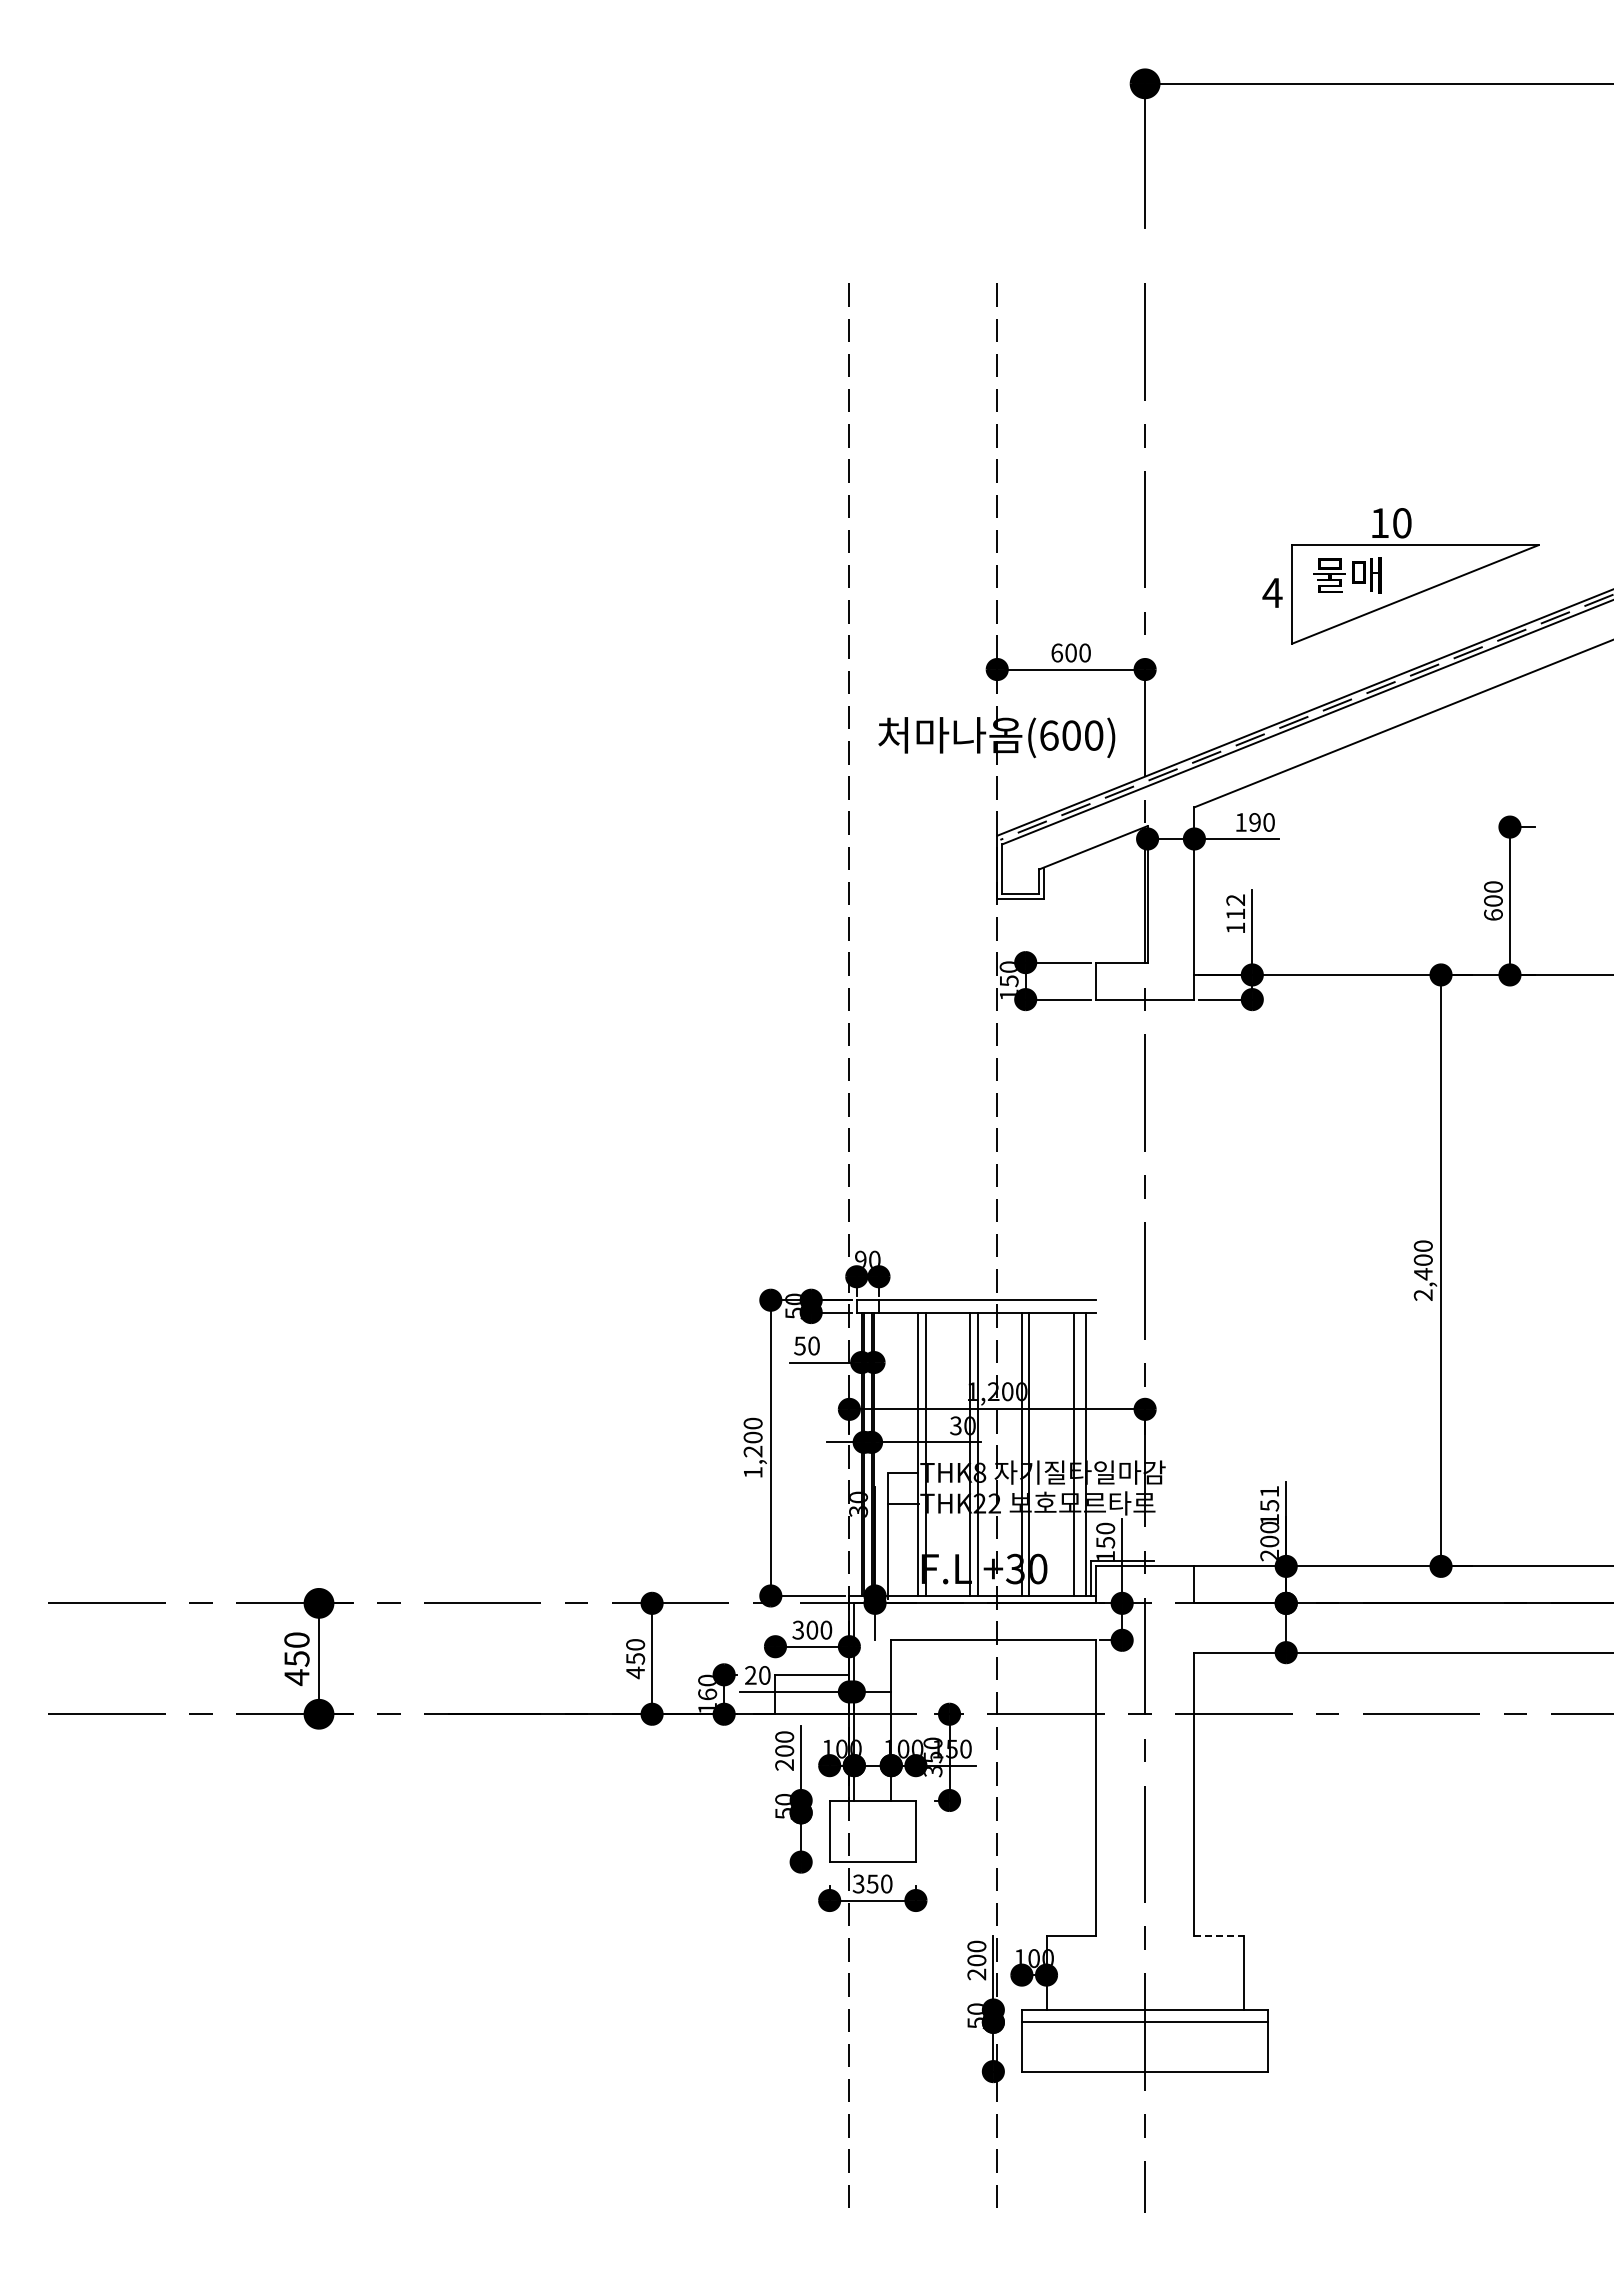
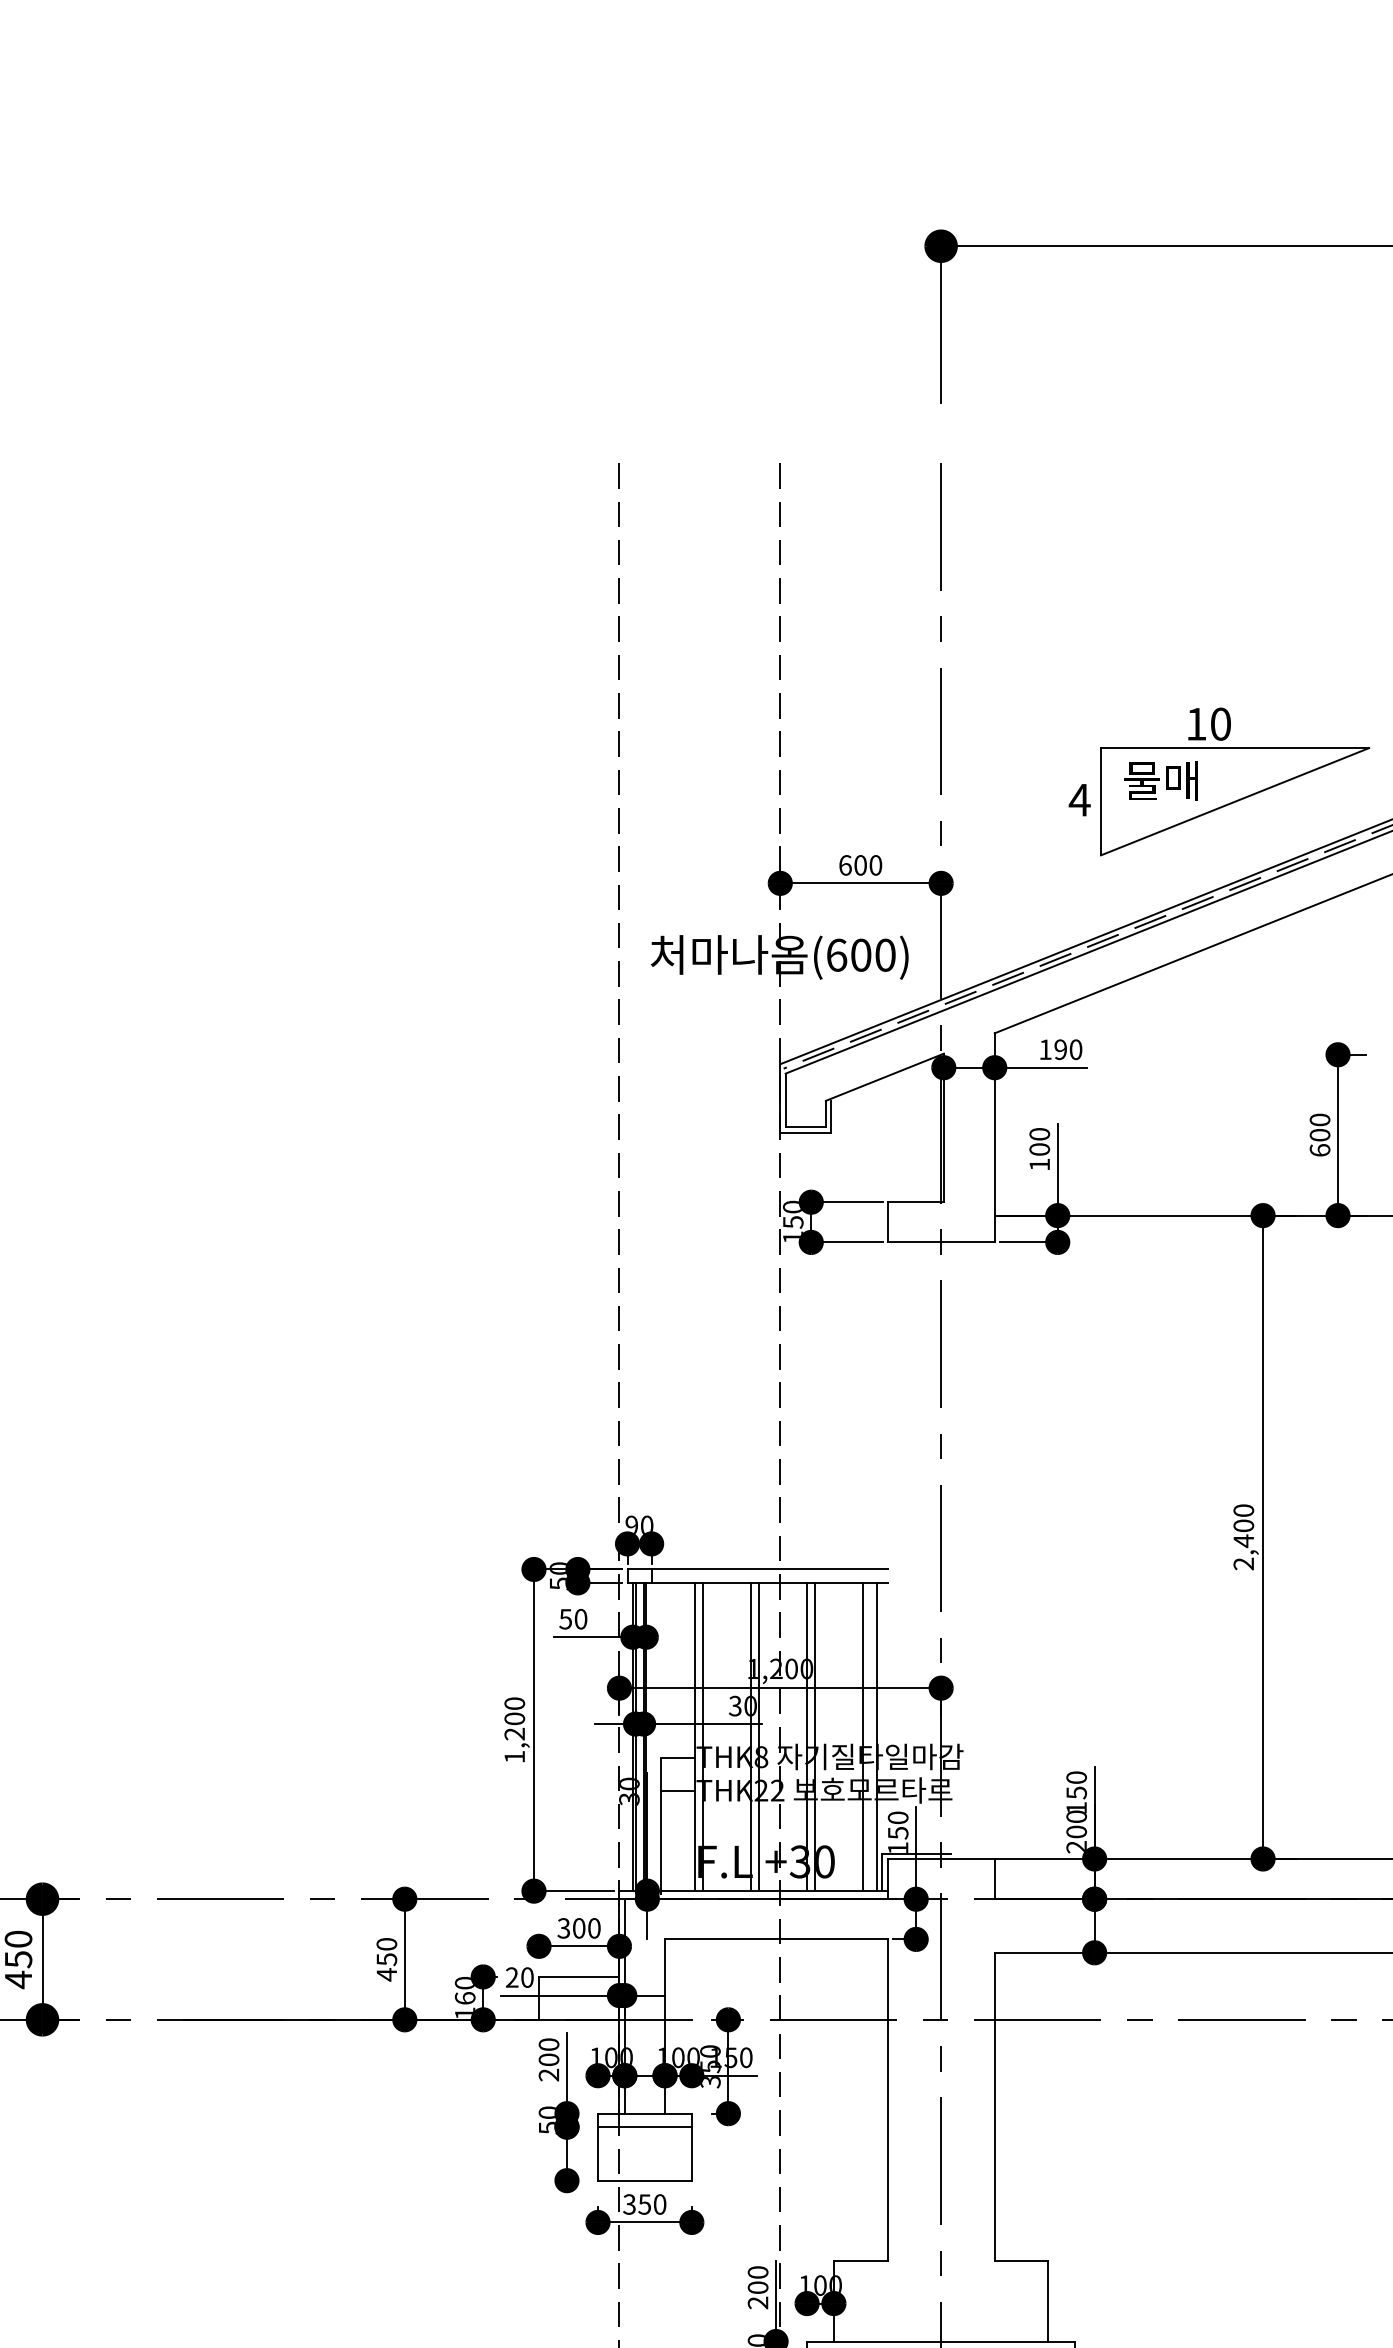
text: (1235, 906) -> (1039, 1141), 112 -> 100
text: (1269, 1491) -> (1076, 1777), 151 -> 150
line: (872, 1812) -> (644, 2126), added
line: (1219, 1936) -> (1022, 2261), dashed -> solid

